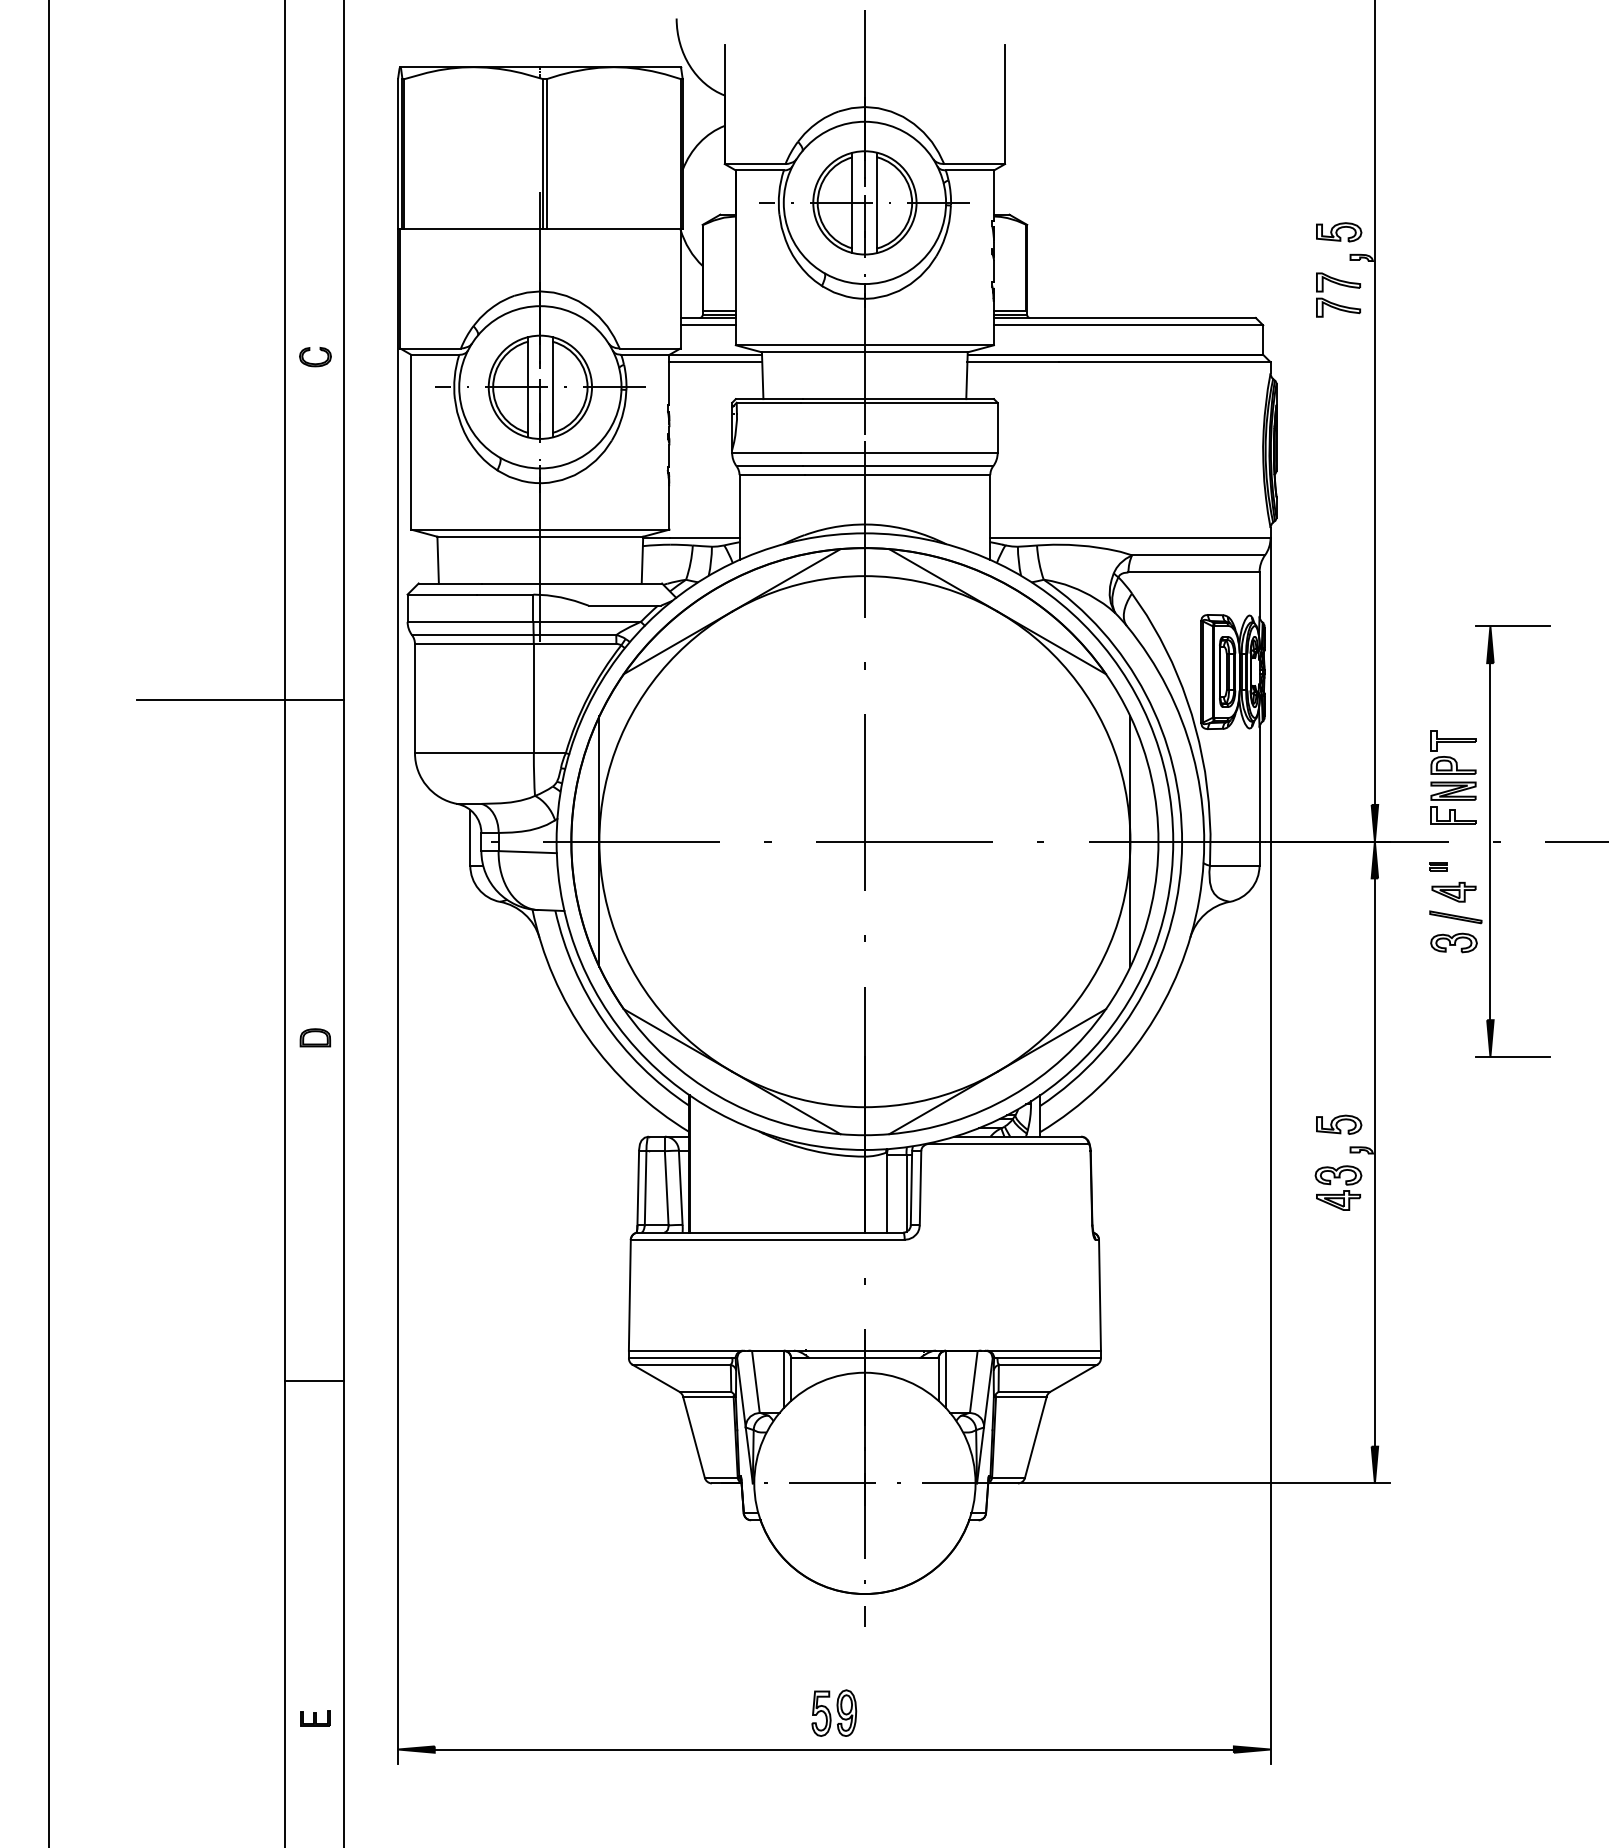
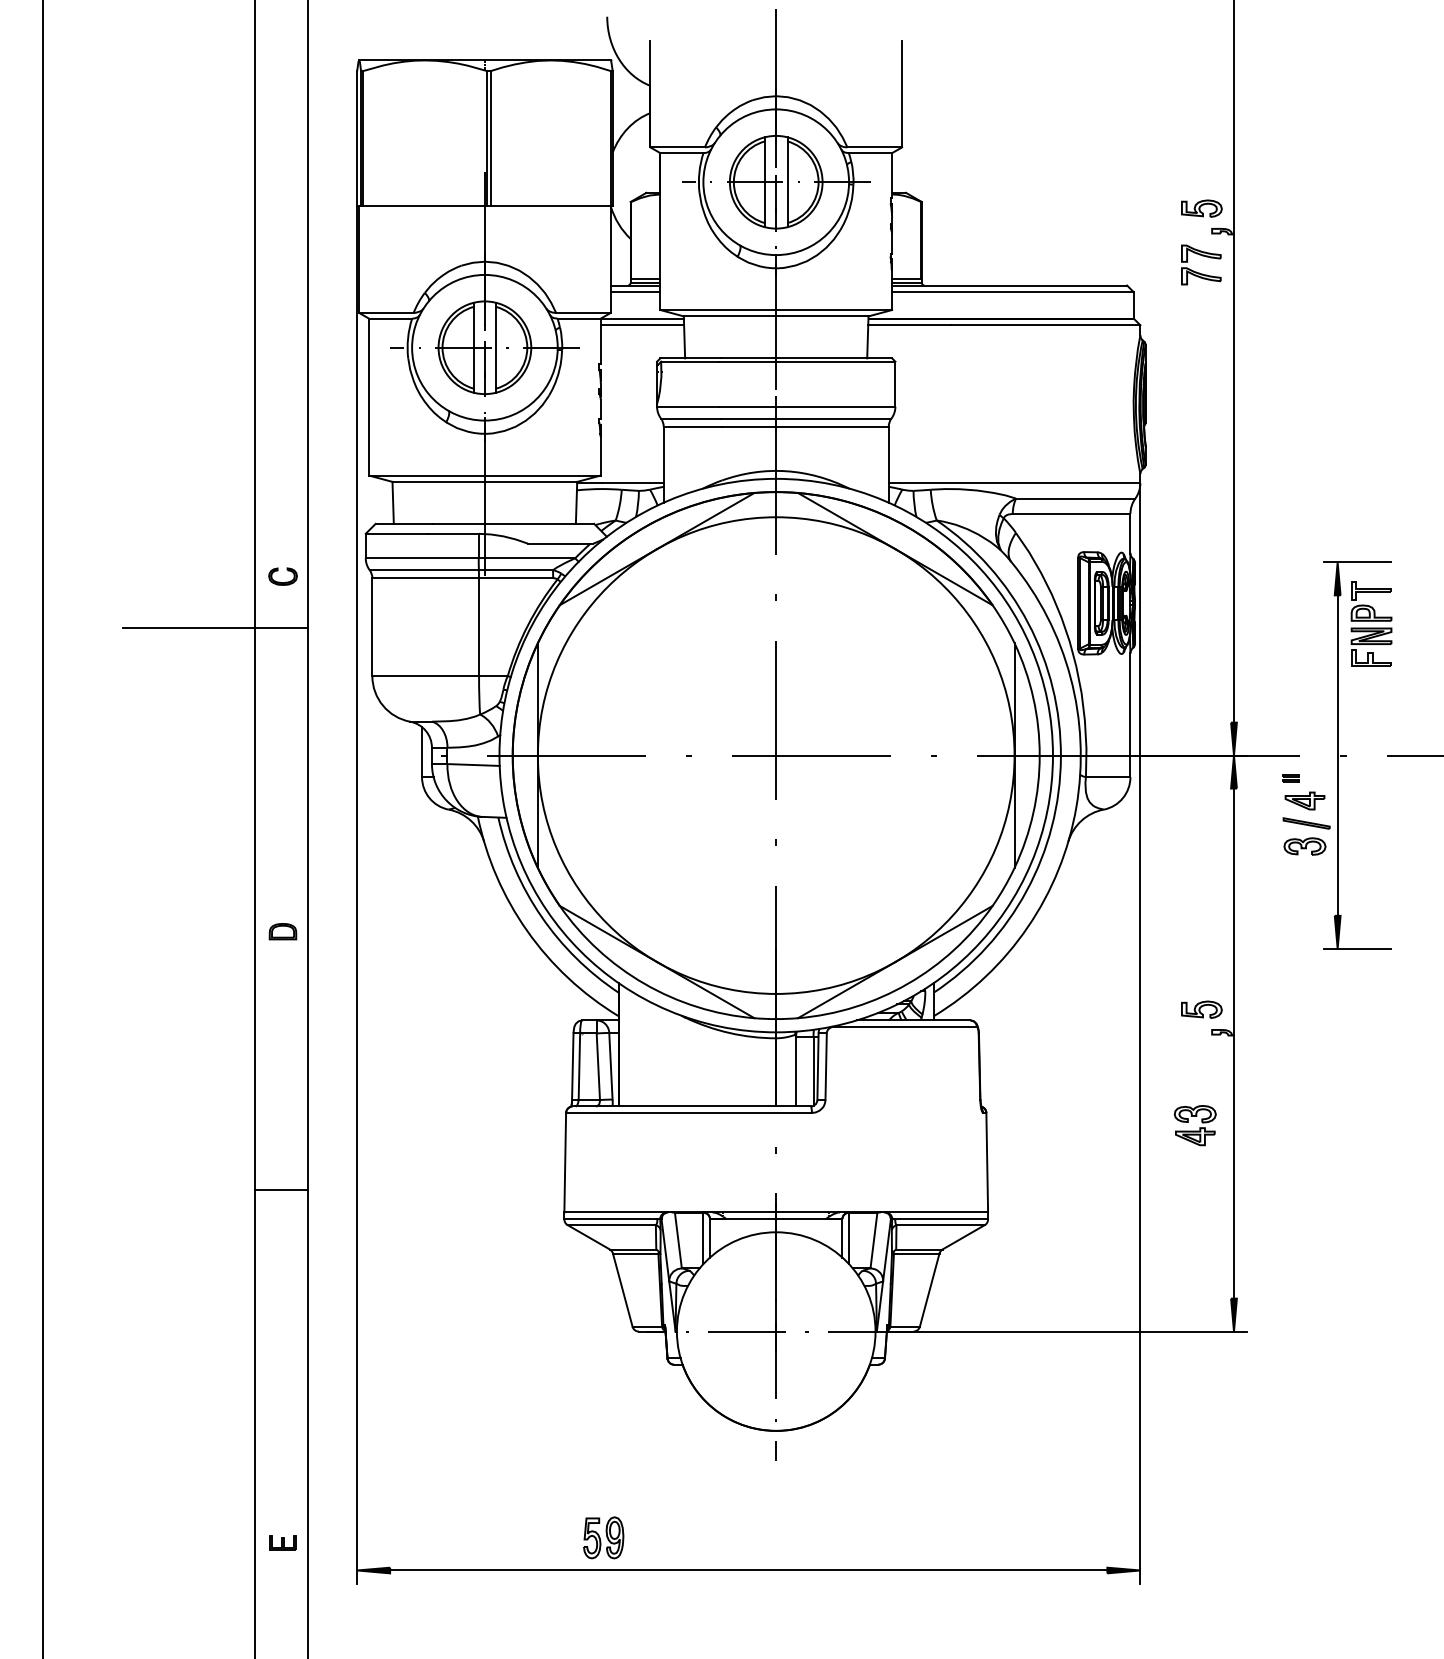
part: (314, 356) -> (282, 576), moved
part: (1453, 776) -> (1371, 623), moved
part: (1337, 1188) -> (1194, 1125), moved
line: (313, 1380) -> (281, 1189), moved
part: (834, 1712) -> (603, 1537), moved

